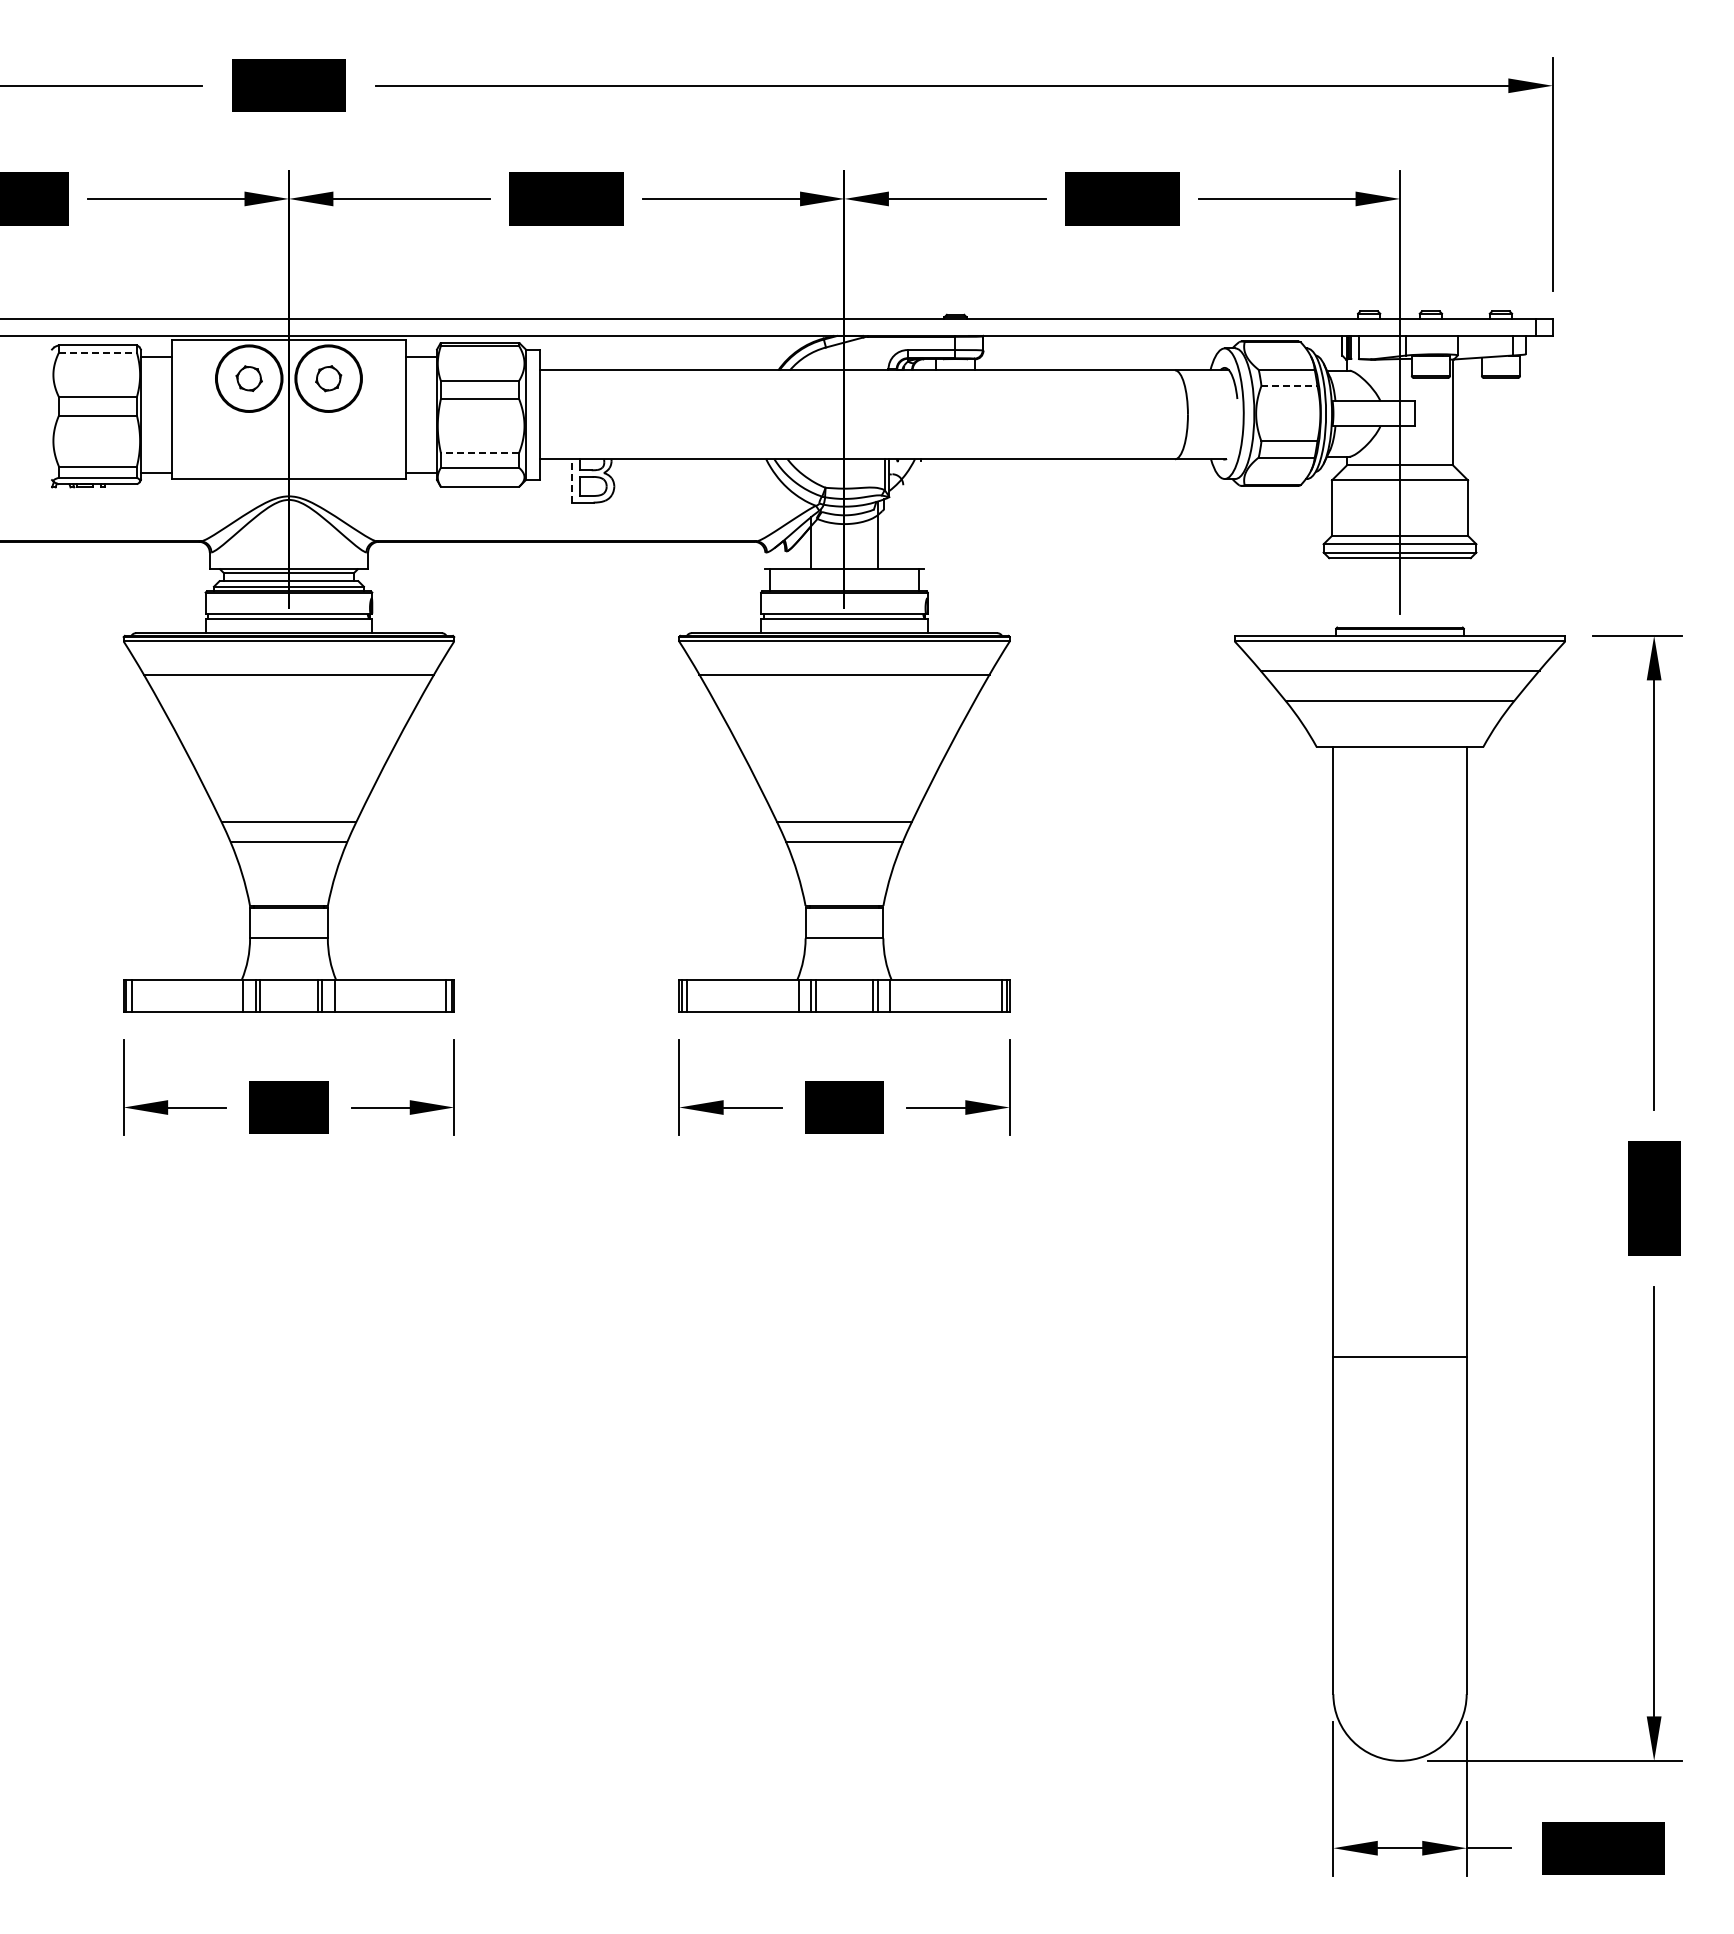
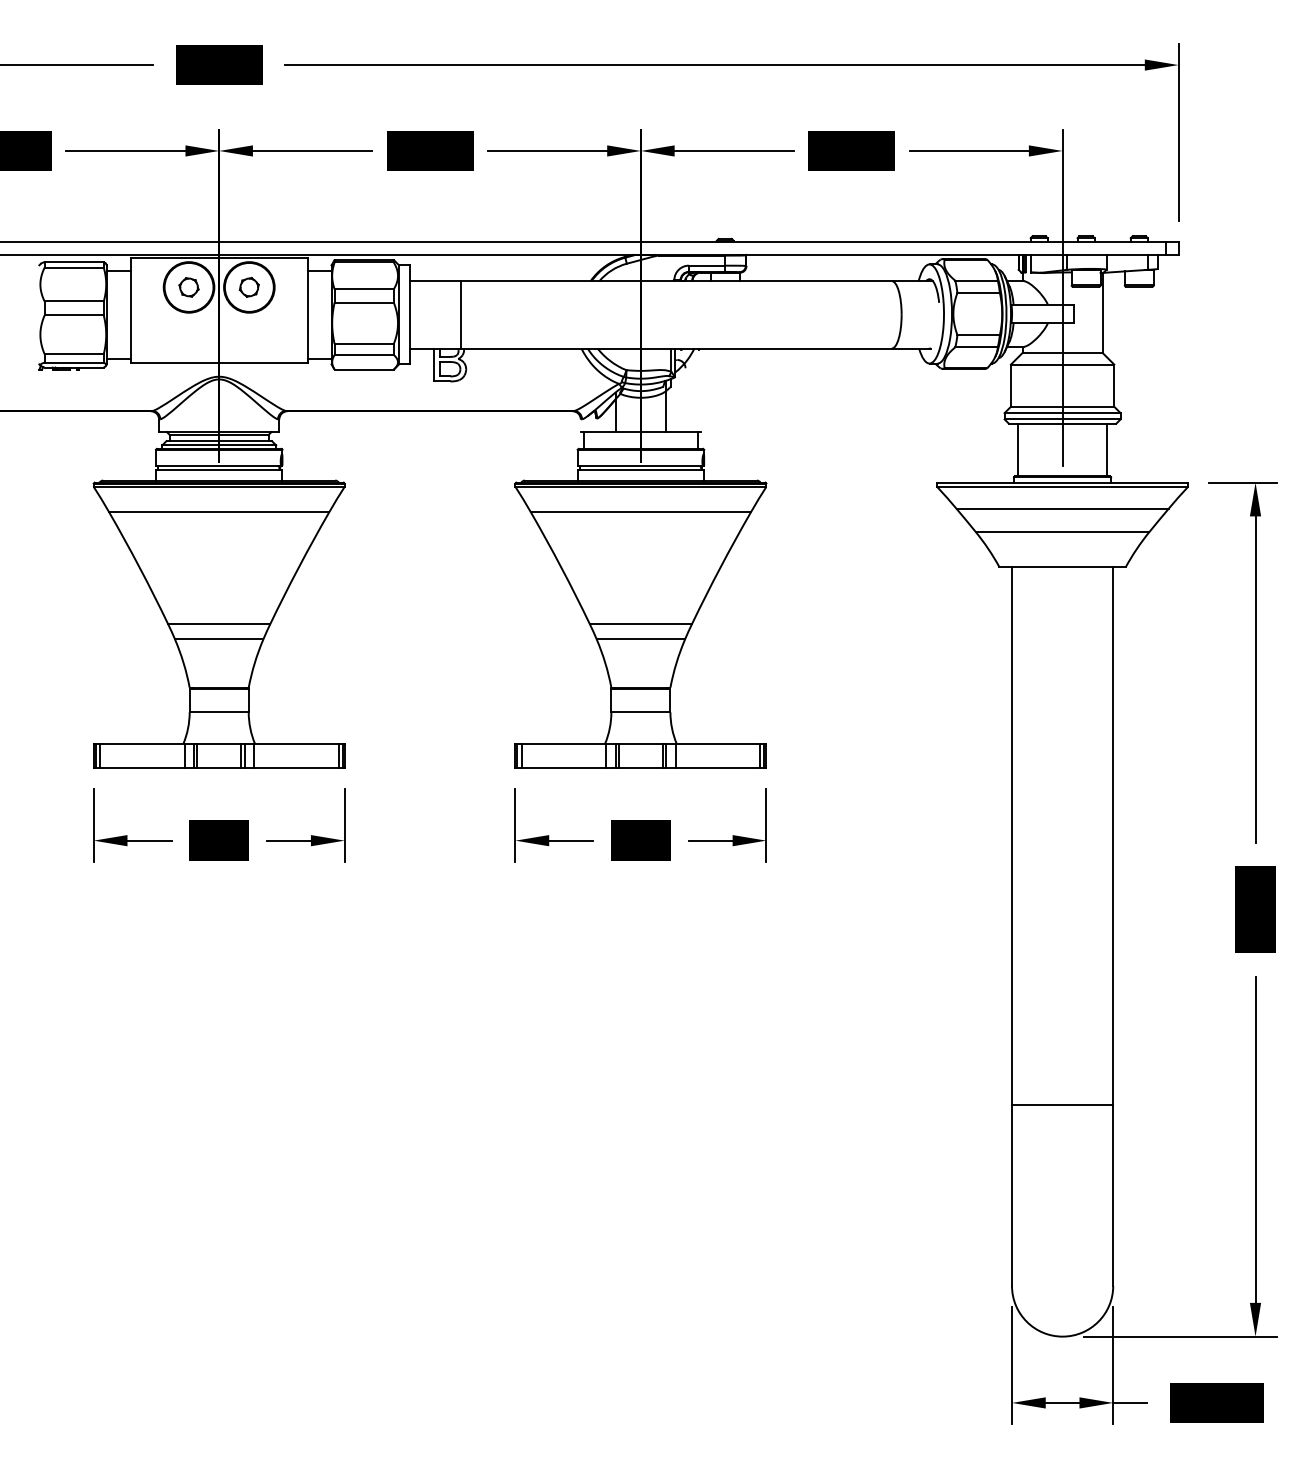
line: (97, 352) -> (73, 267), dashed -> solid
line: (1289, 385) -> (978, 292), dashed -> solid
line: (607, 414) -> (461, 314), added
line: (479, 453) -> (363, 344), dashed -> solid
line: (572, 480) -> (434, 364), dashed -> solid
line: (1341, 592) -> (1018, 449), added
line: (1458, 592) -> (1107, 449), added
line: (1399, 1357) -> (1062, 1104), moved

